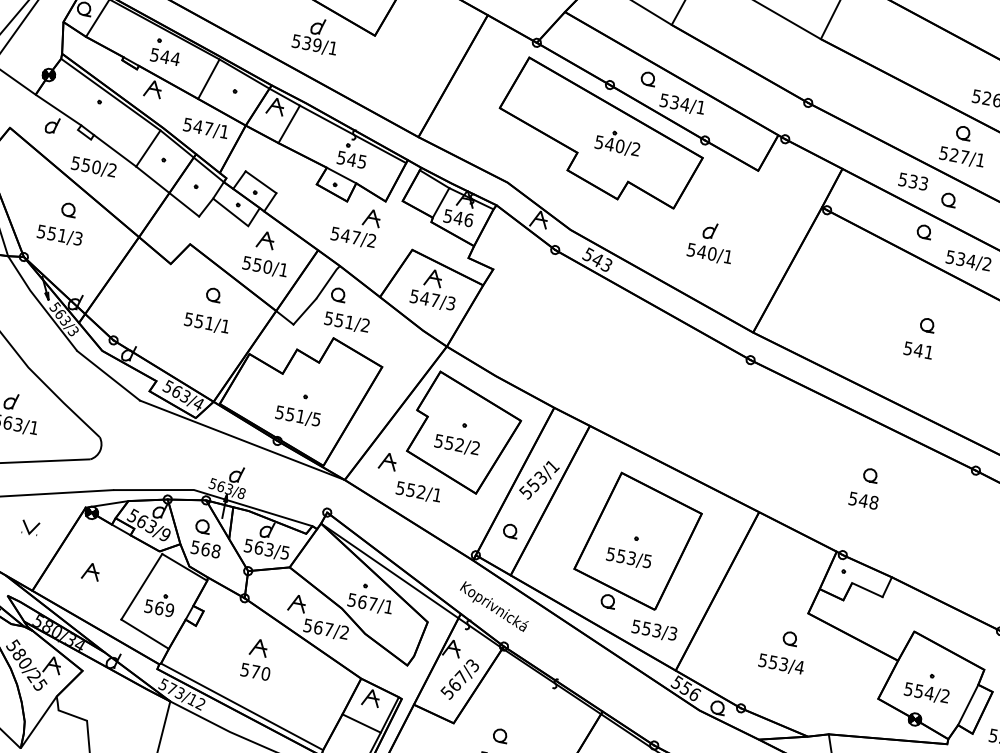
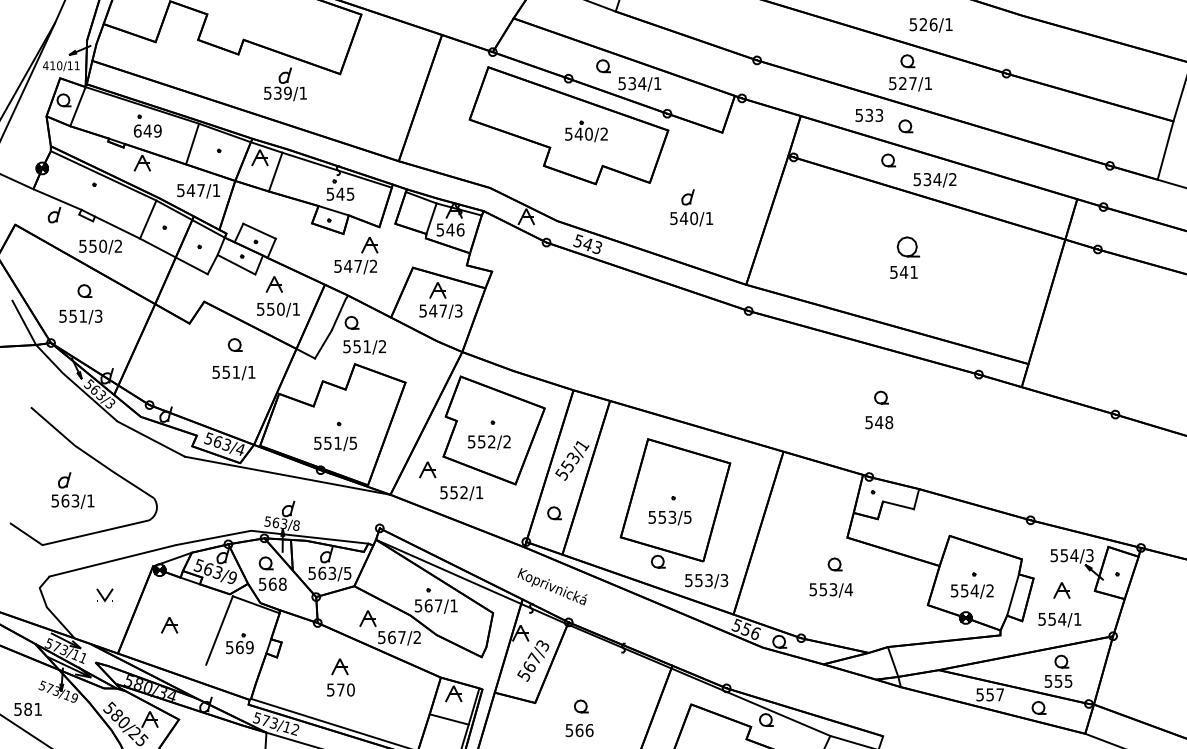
text: (164, 56) -> (147, 130), 544 -> 649
part: (927, 325) -> (907, 247), size x1.6
line: (144, 633) -> (230, 673), removed

